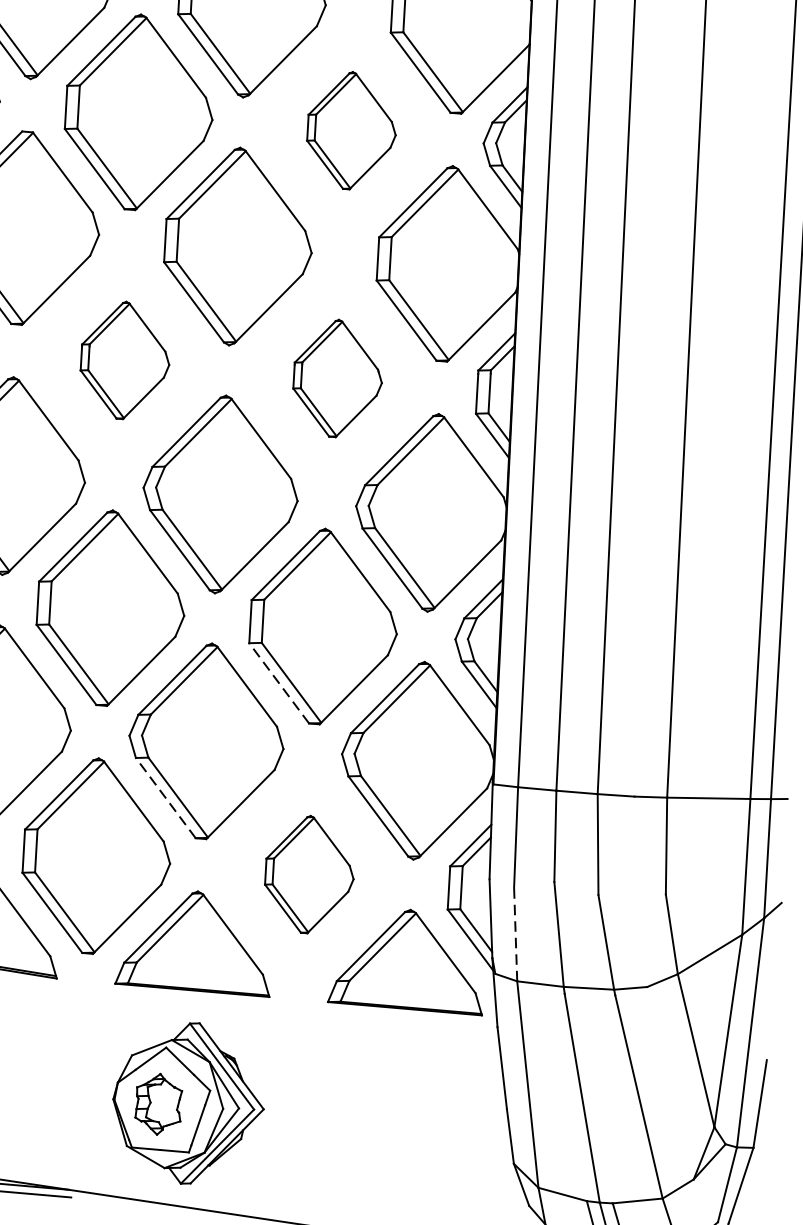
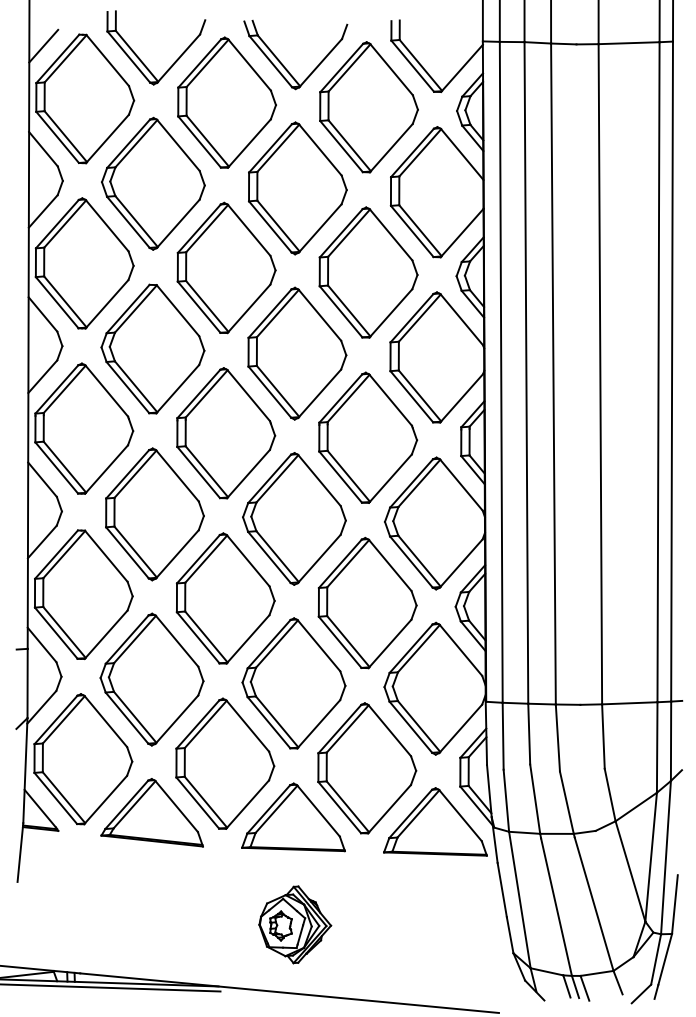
part: (351, 130) -> (368, 272), size x1.67
part: (125, 360) -> (226, 433), size x1.67
part: (338, 378) -> (368, 437), size x1.67
line: (278, 682) -> (339, 641), dashed -> solid
line: (165, 797) -> (268, 722), dashed -> solid
part: (309, 874) -> (367, 768), size x1.67
line: (515, 934) -> (506, 800), dashed -> solid
part: (189, 1103) -> (295, 924), size x0.71

